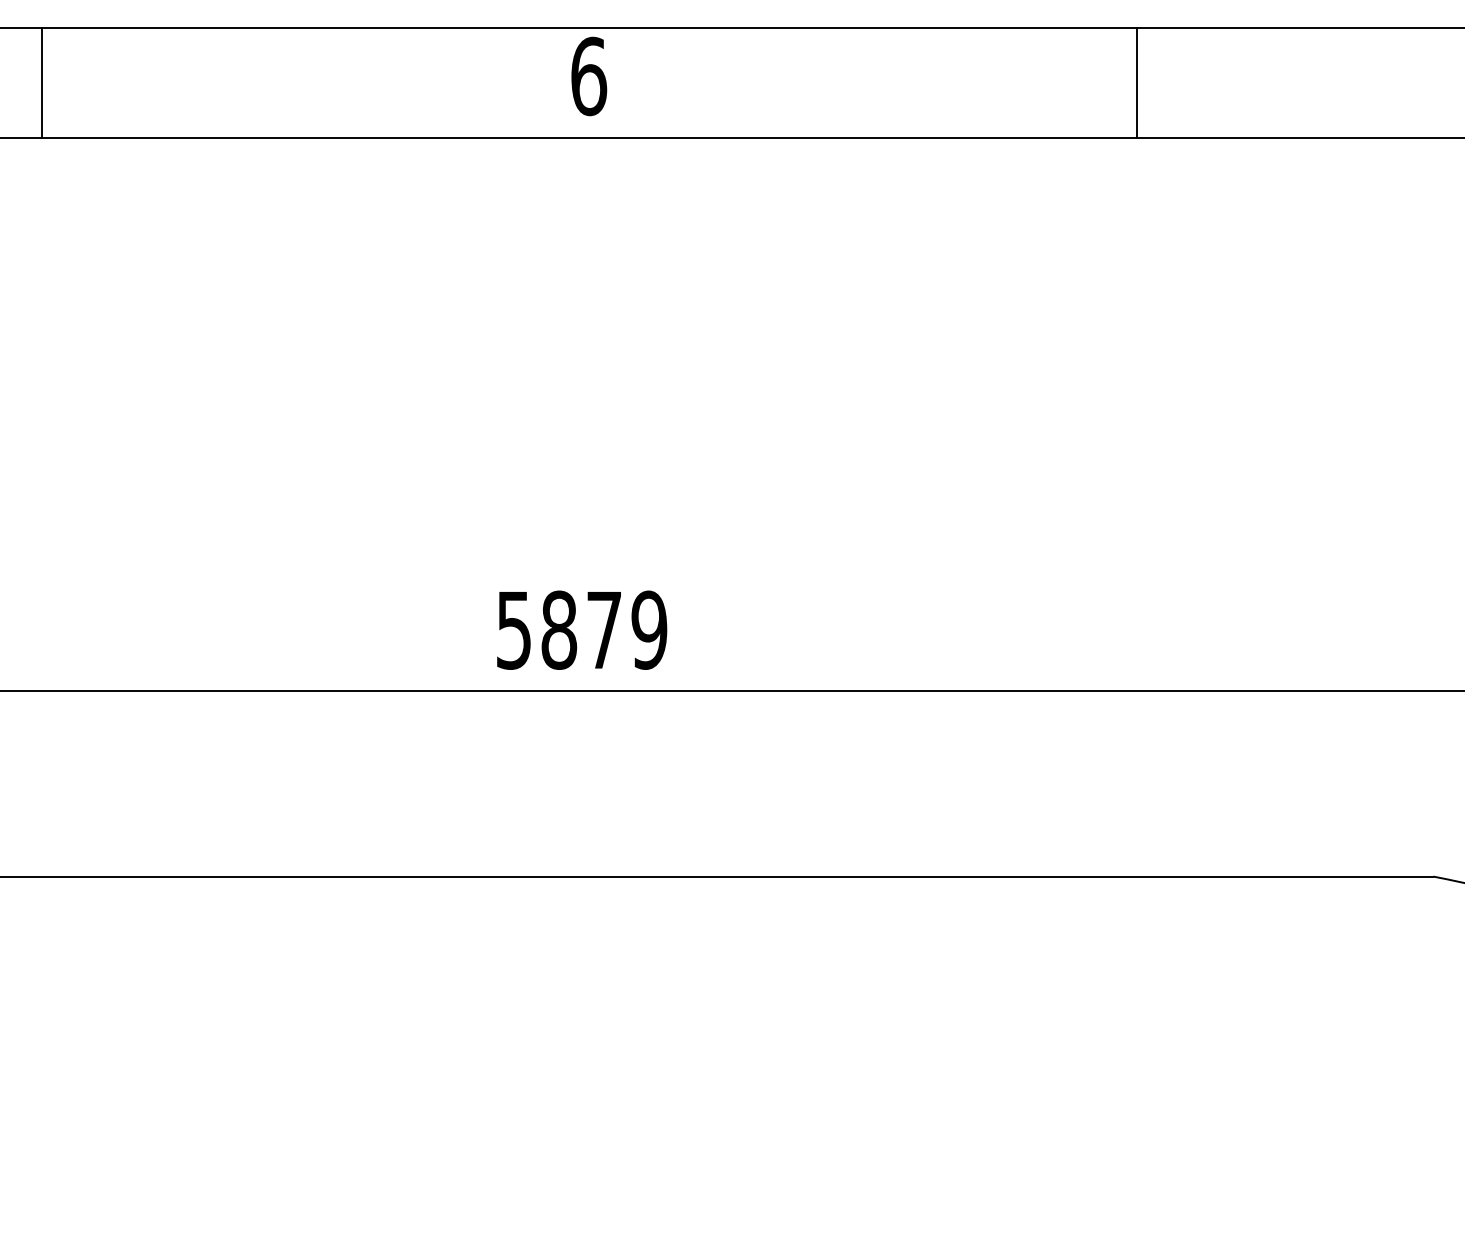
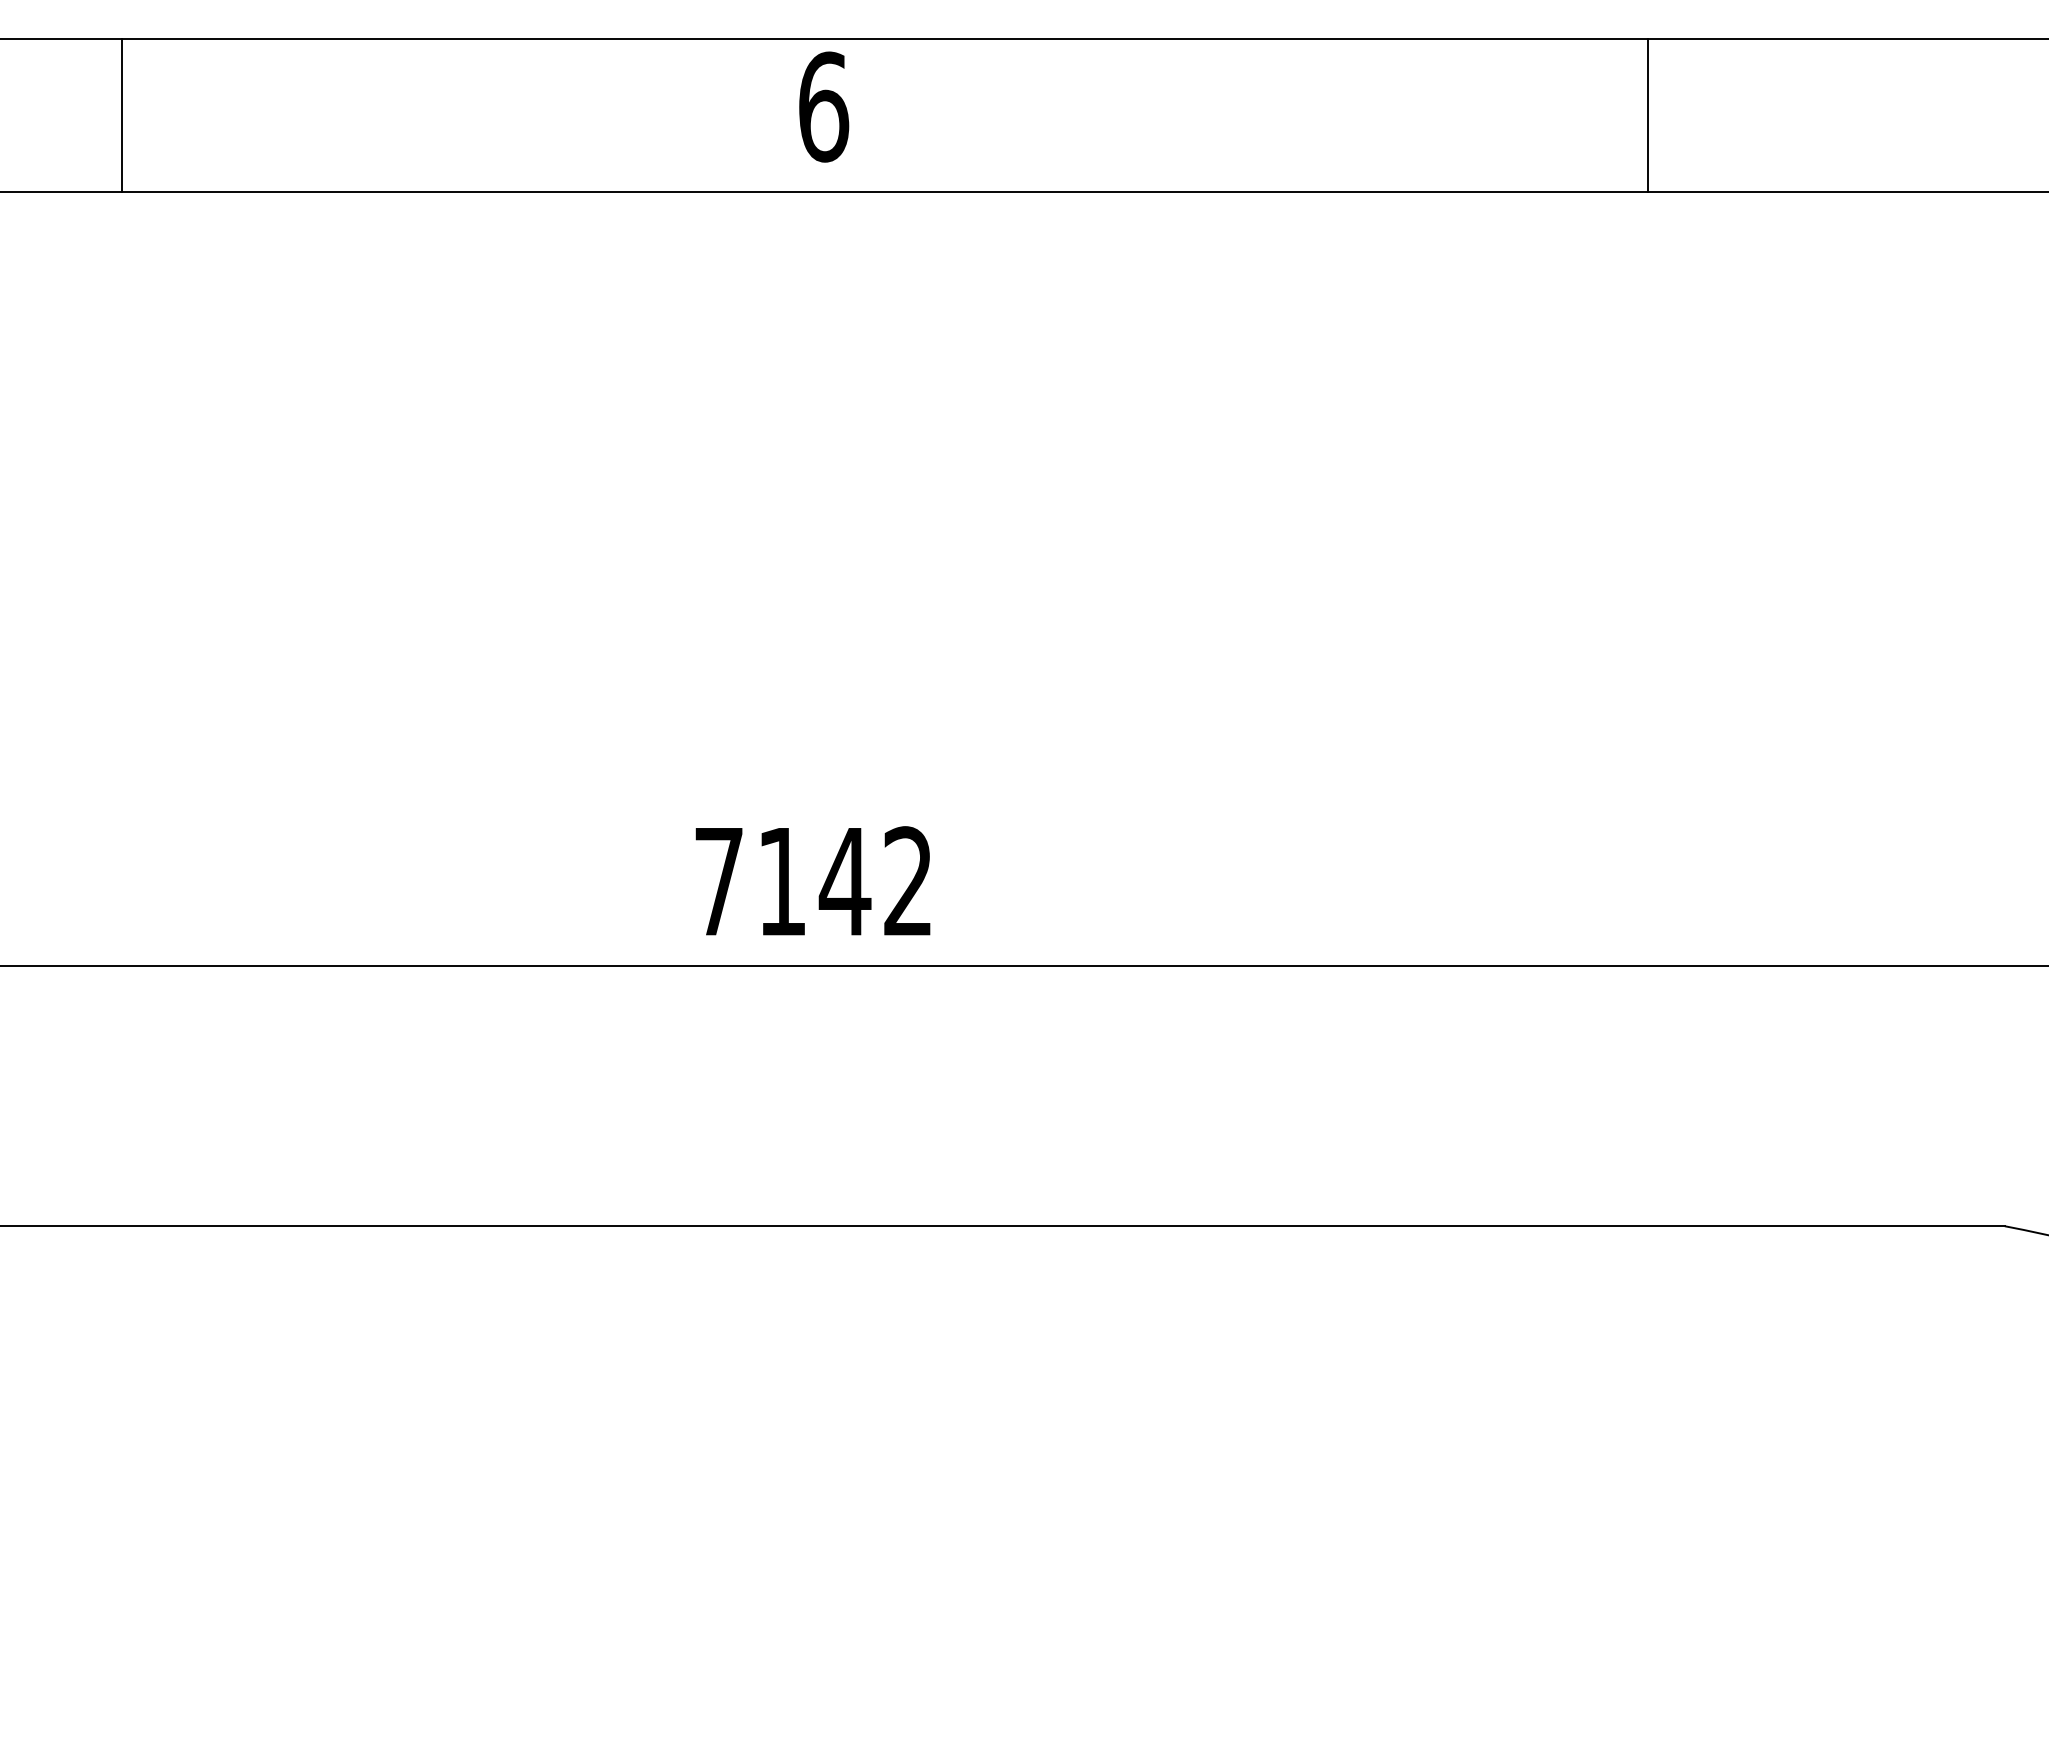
line: (42, 82) -> (122, 115), moved
line: (1137, 82) -> (1648, 115), moved
text: (582, 629) -> (814, 880), 5879 -> 7142

